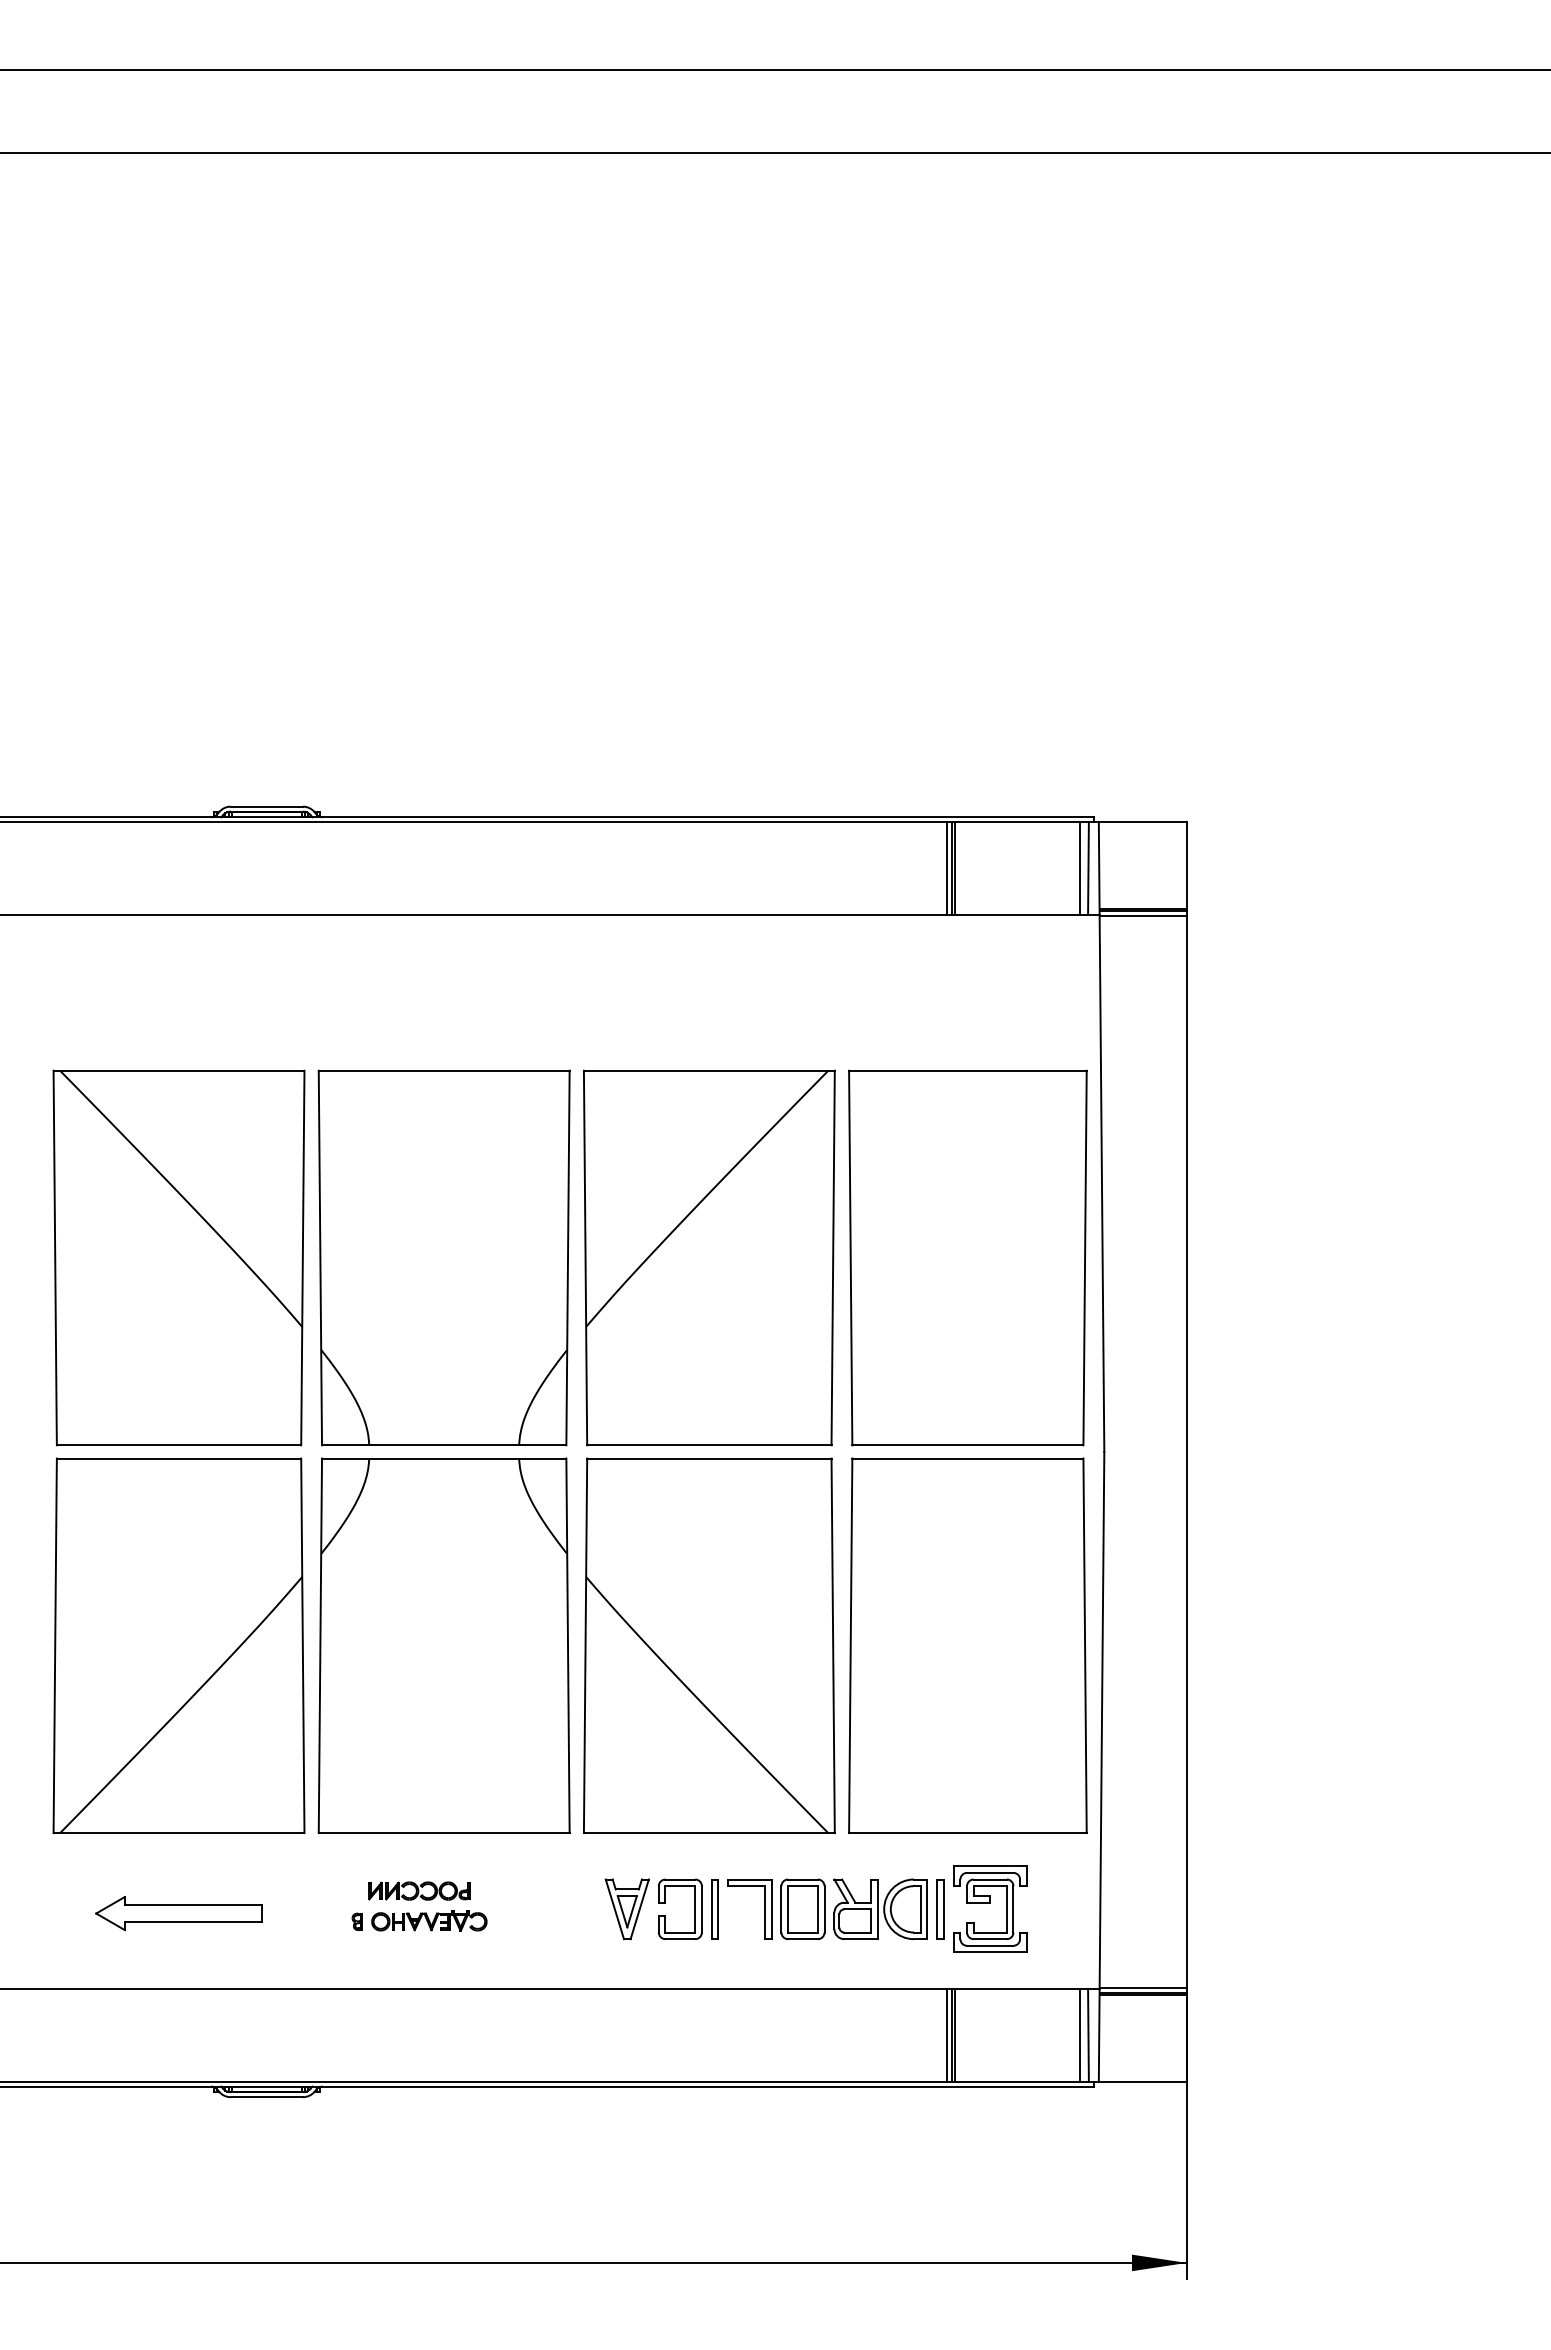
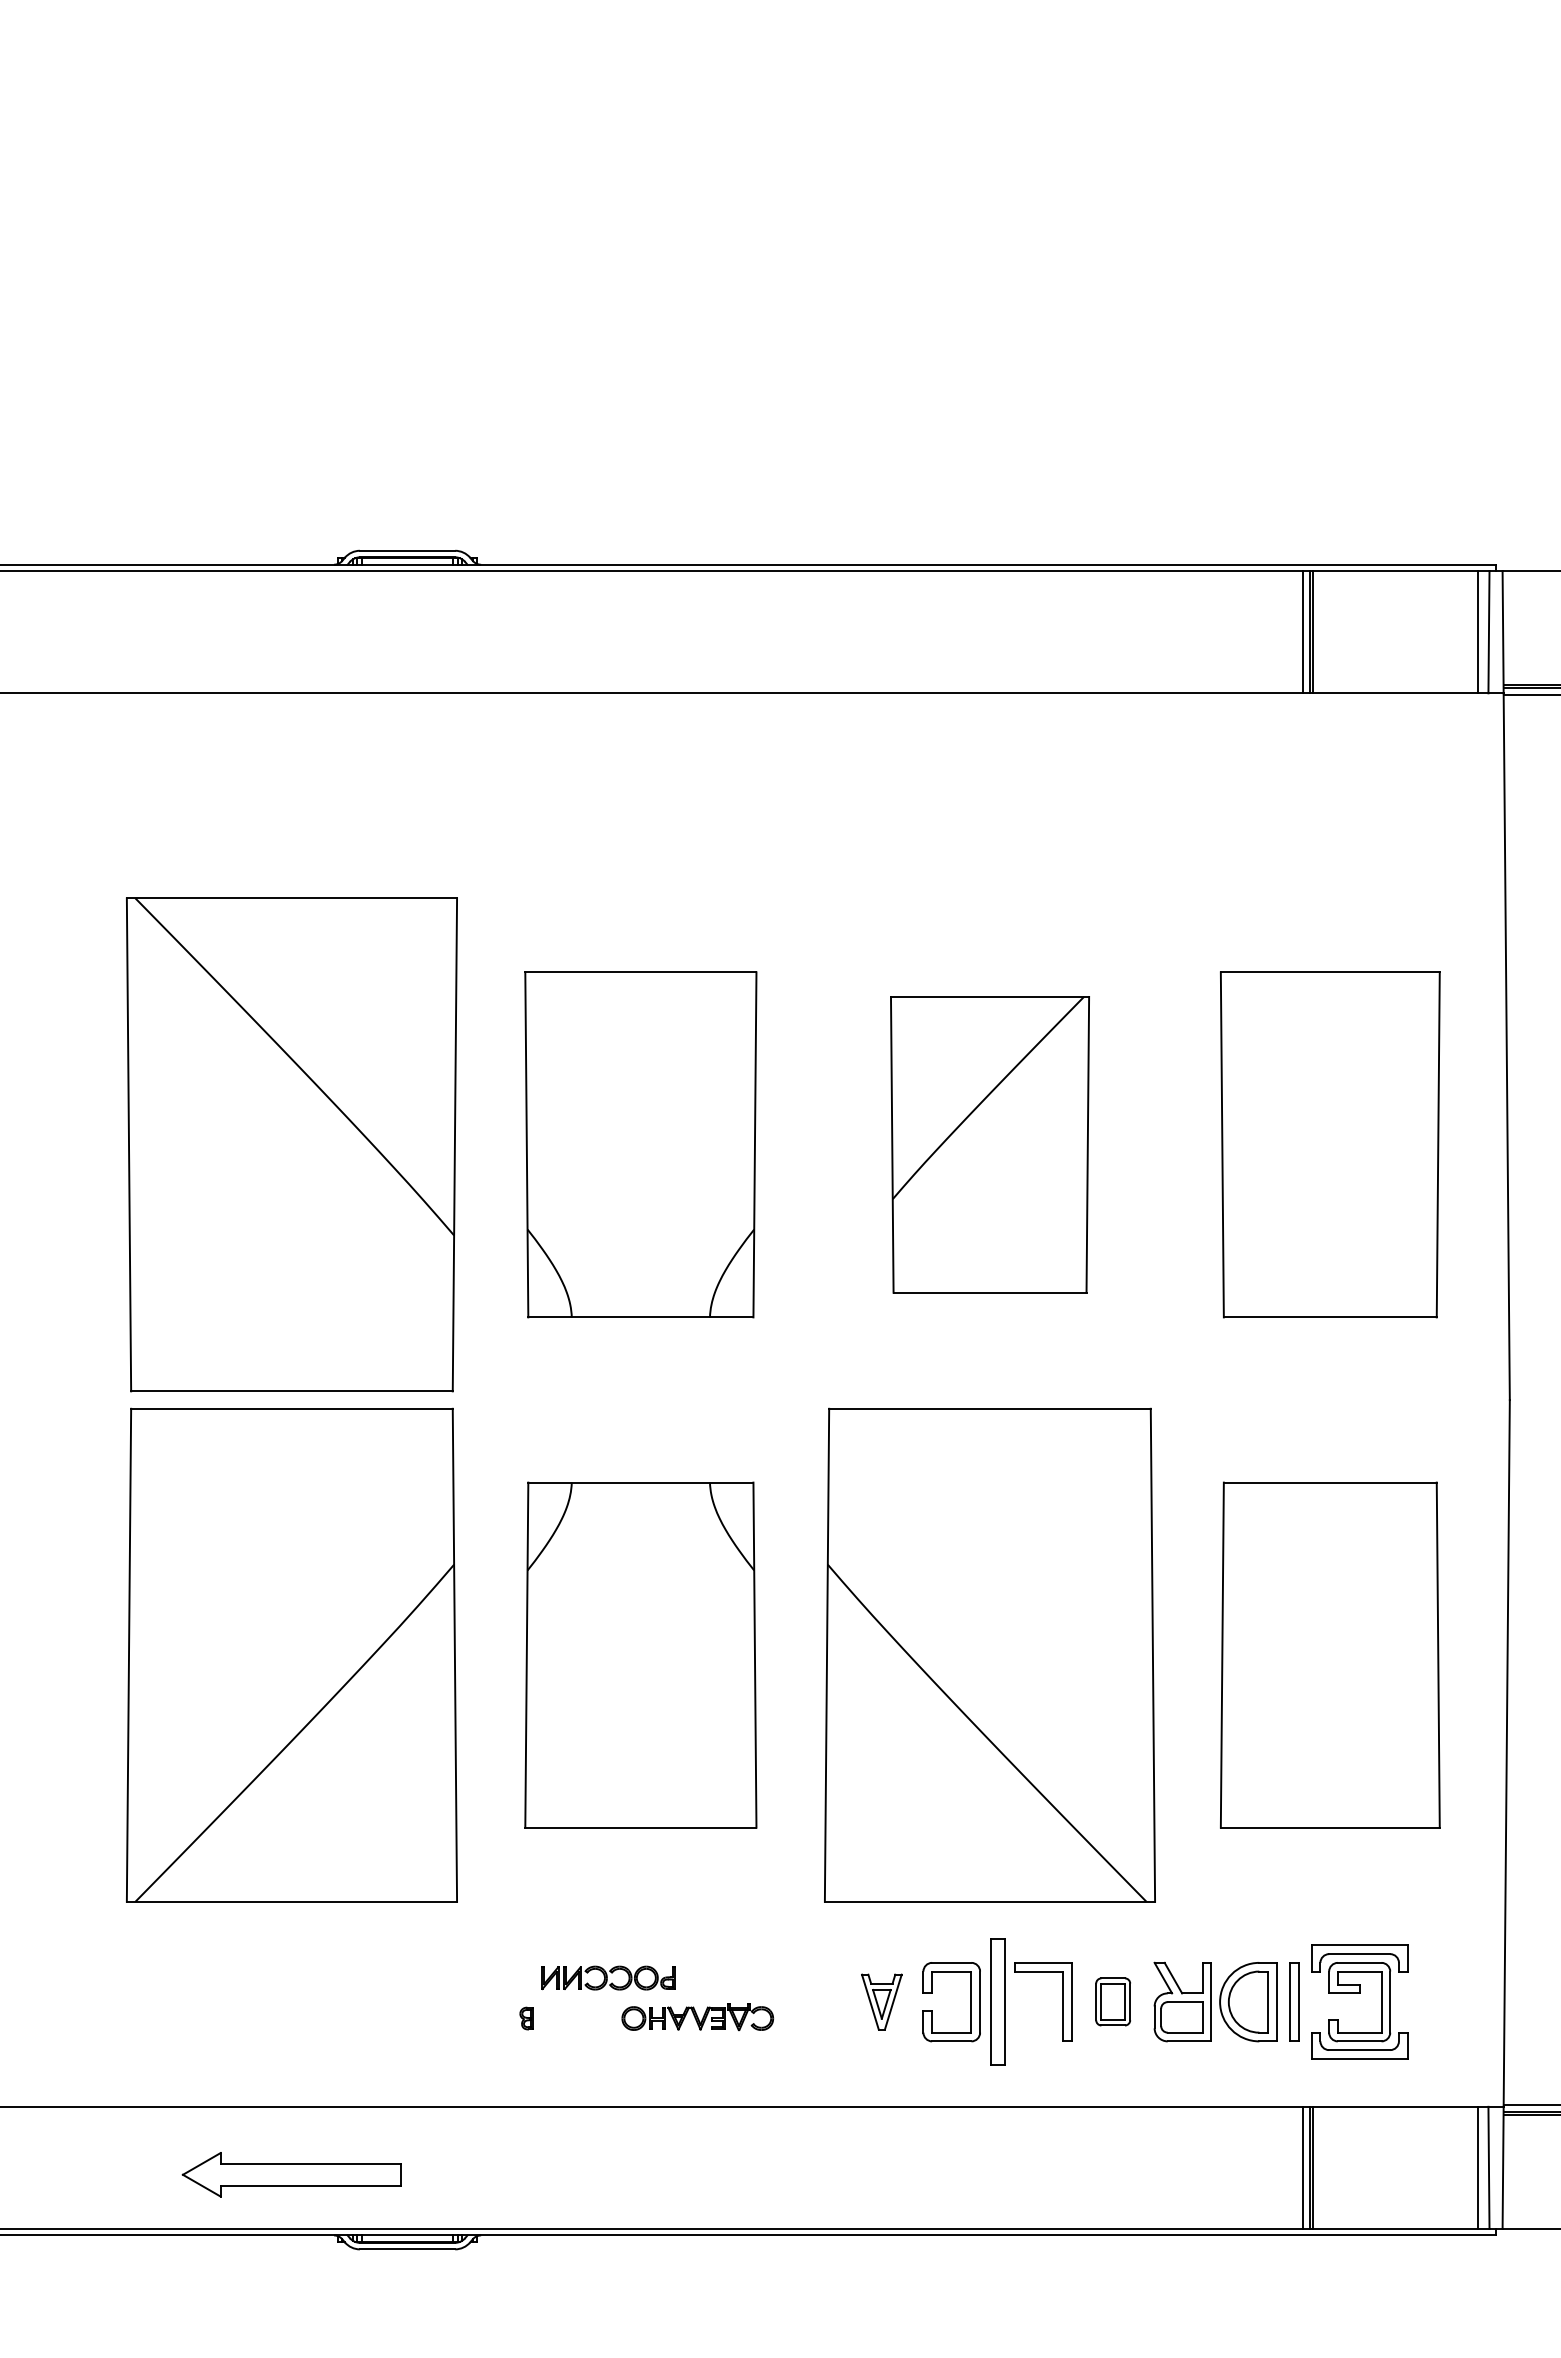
part: (443, 1257) -> (640, 1144), size x0.7
part: (709, 1257) -> (990, 1144), size x0.6
part: (967, 1257) -> (1329, 1144), size x0.7
part: (443, 1645) -> (640, 1654), size x0.7
part: (967, 1645) -> (1329, 1654), size x0.7
part: (802, 1908) -> (1112, 2001), size x0.6
part: (626, 1909) -> (880, 2002), size x0.7
part: (714, 1909) -> (996, 2002), size x1.6
part: (178, 1913) -> (291, 2174), moved
part: (429, 1920) -> (697, 2016), moved

